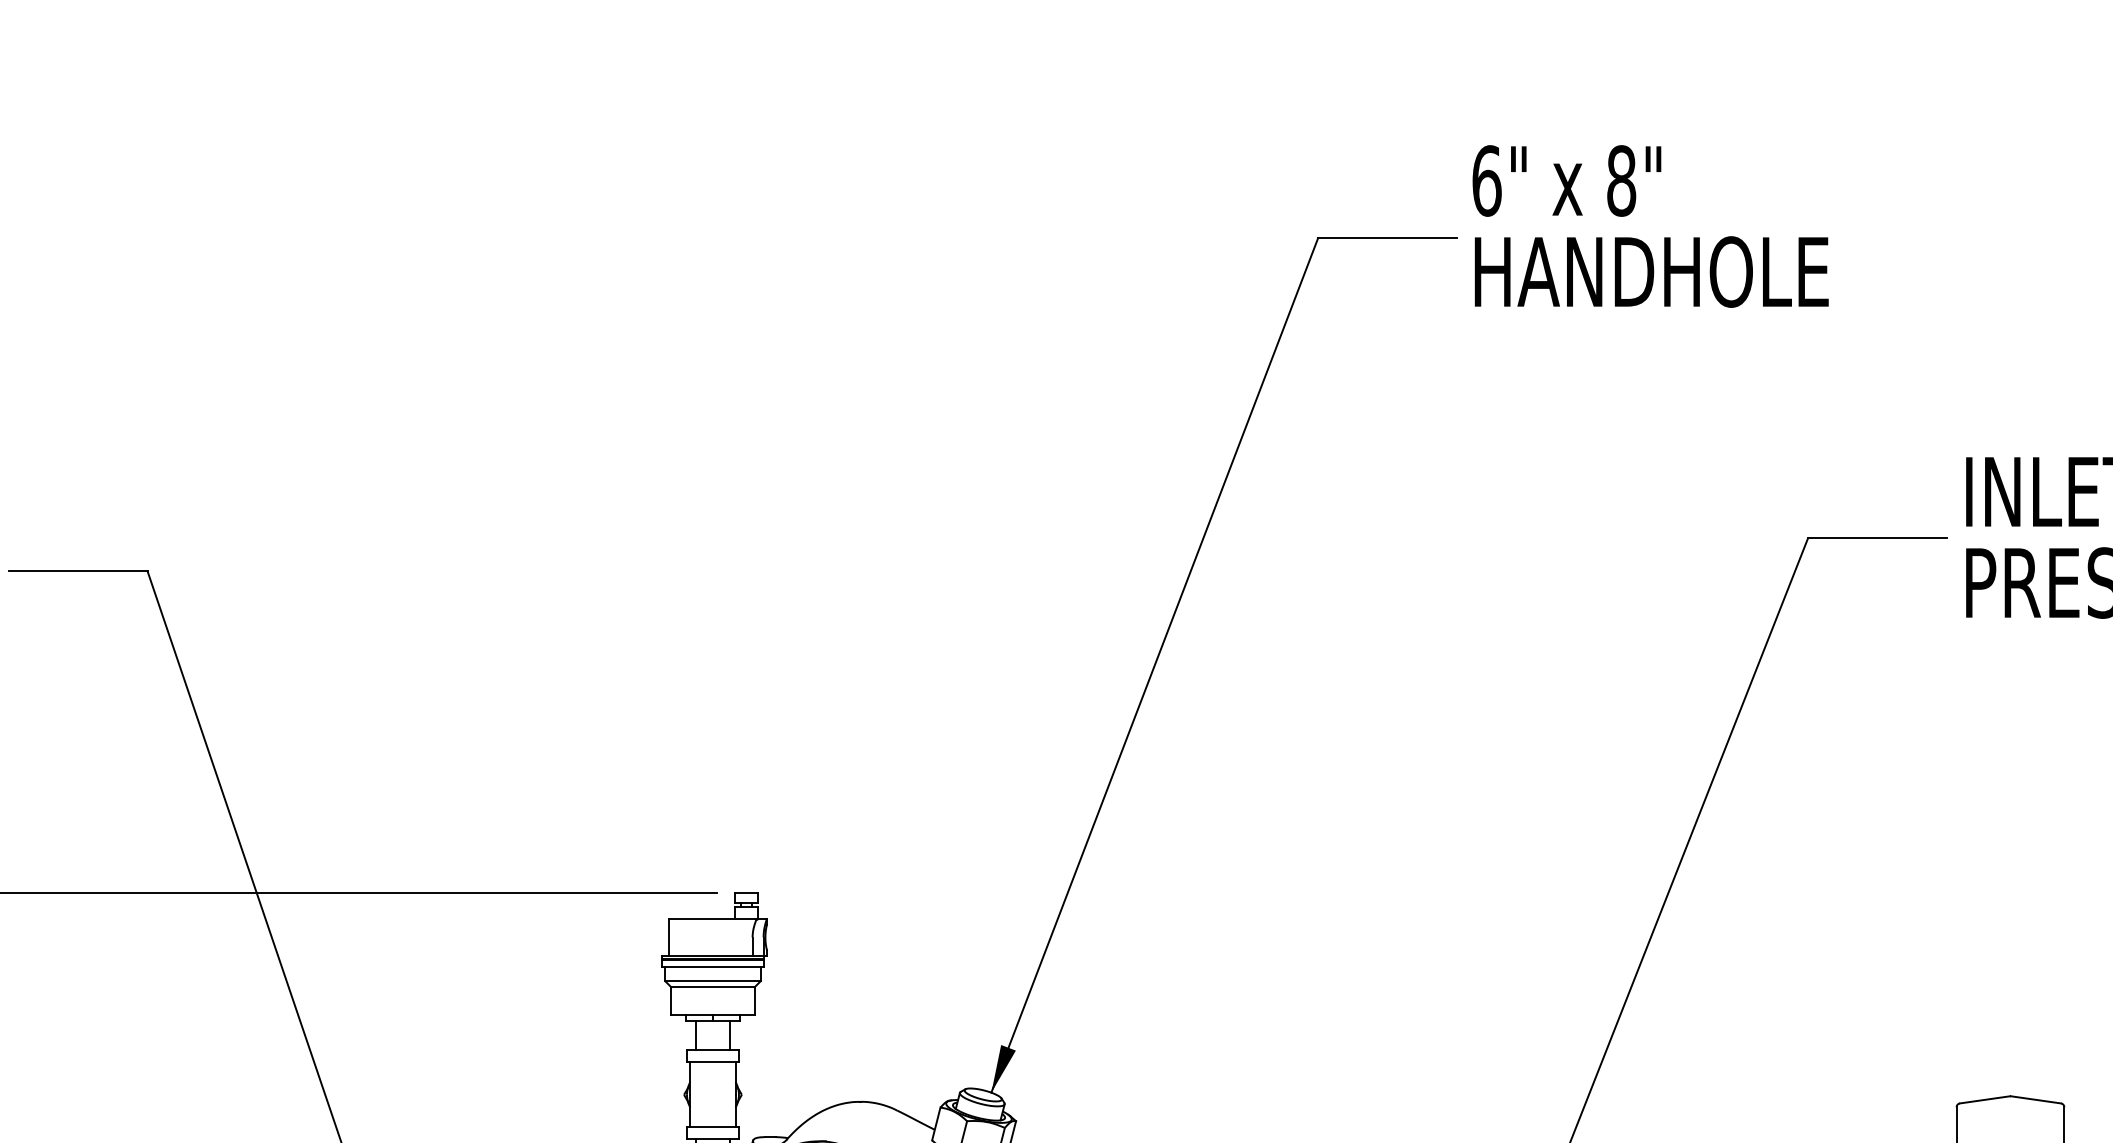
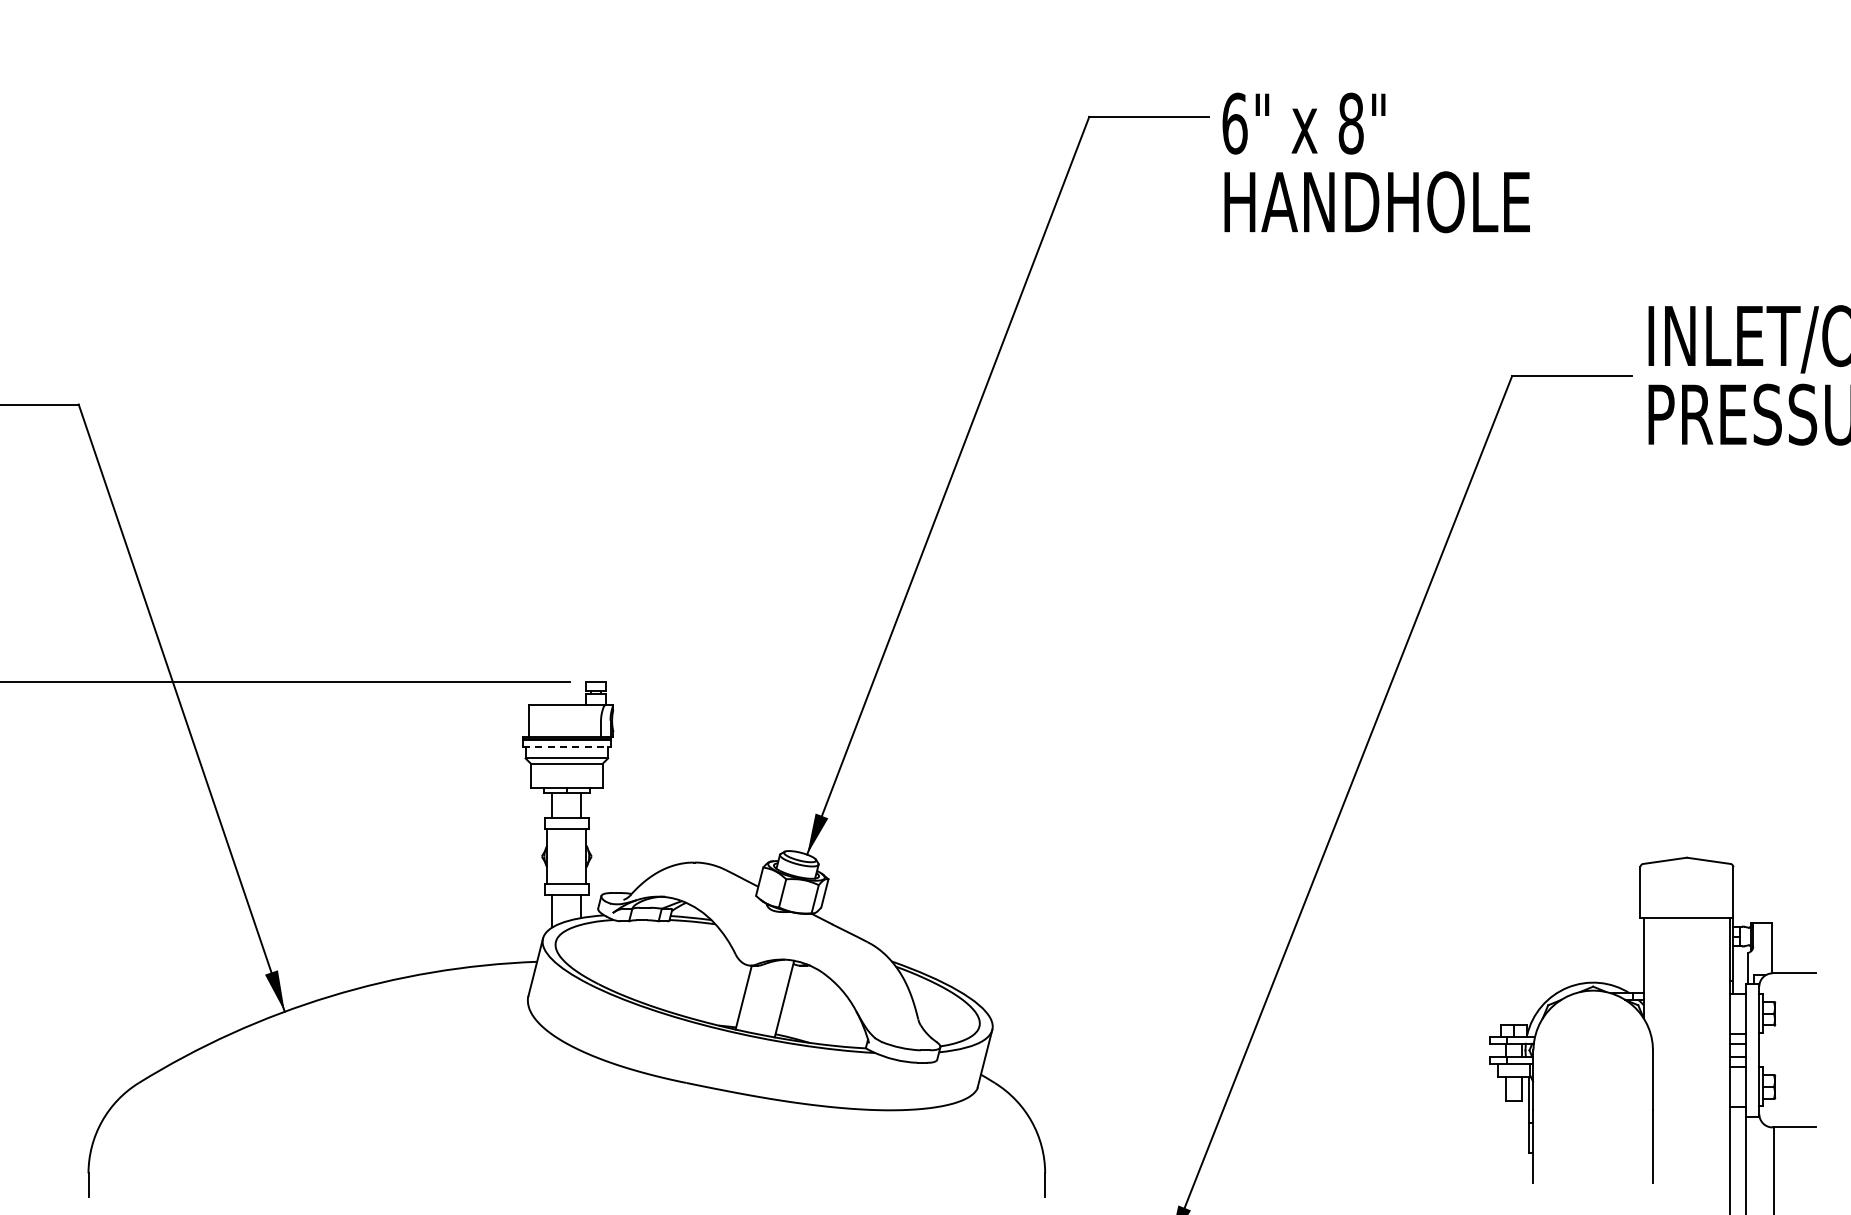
text: (1649, 225) -> (1375, 162), moved
line: (712, 967) -> (566, 746), solid -> dashed

